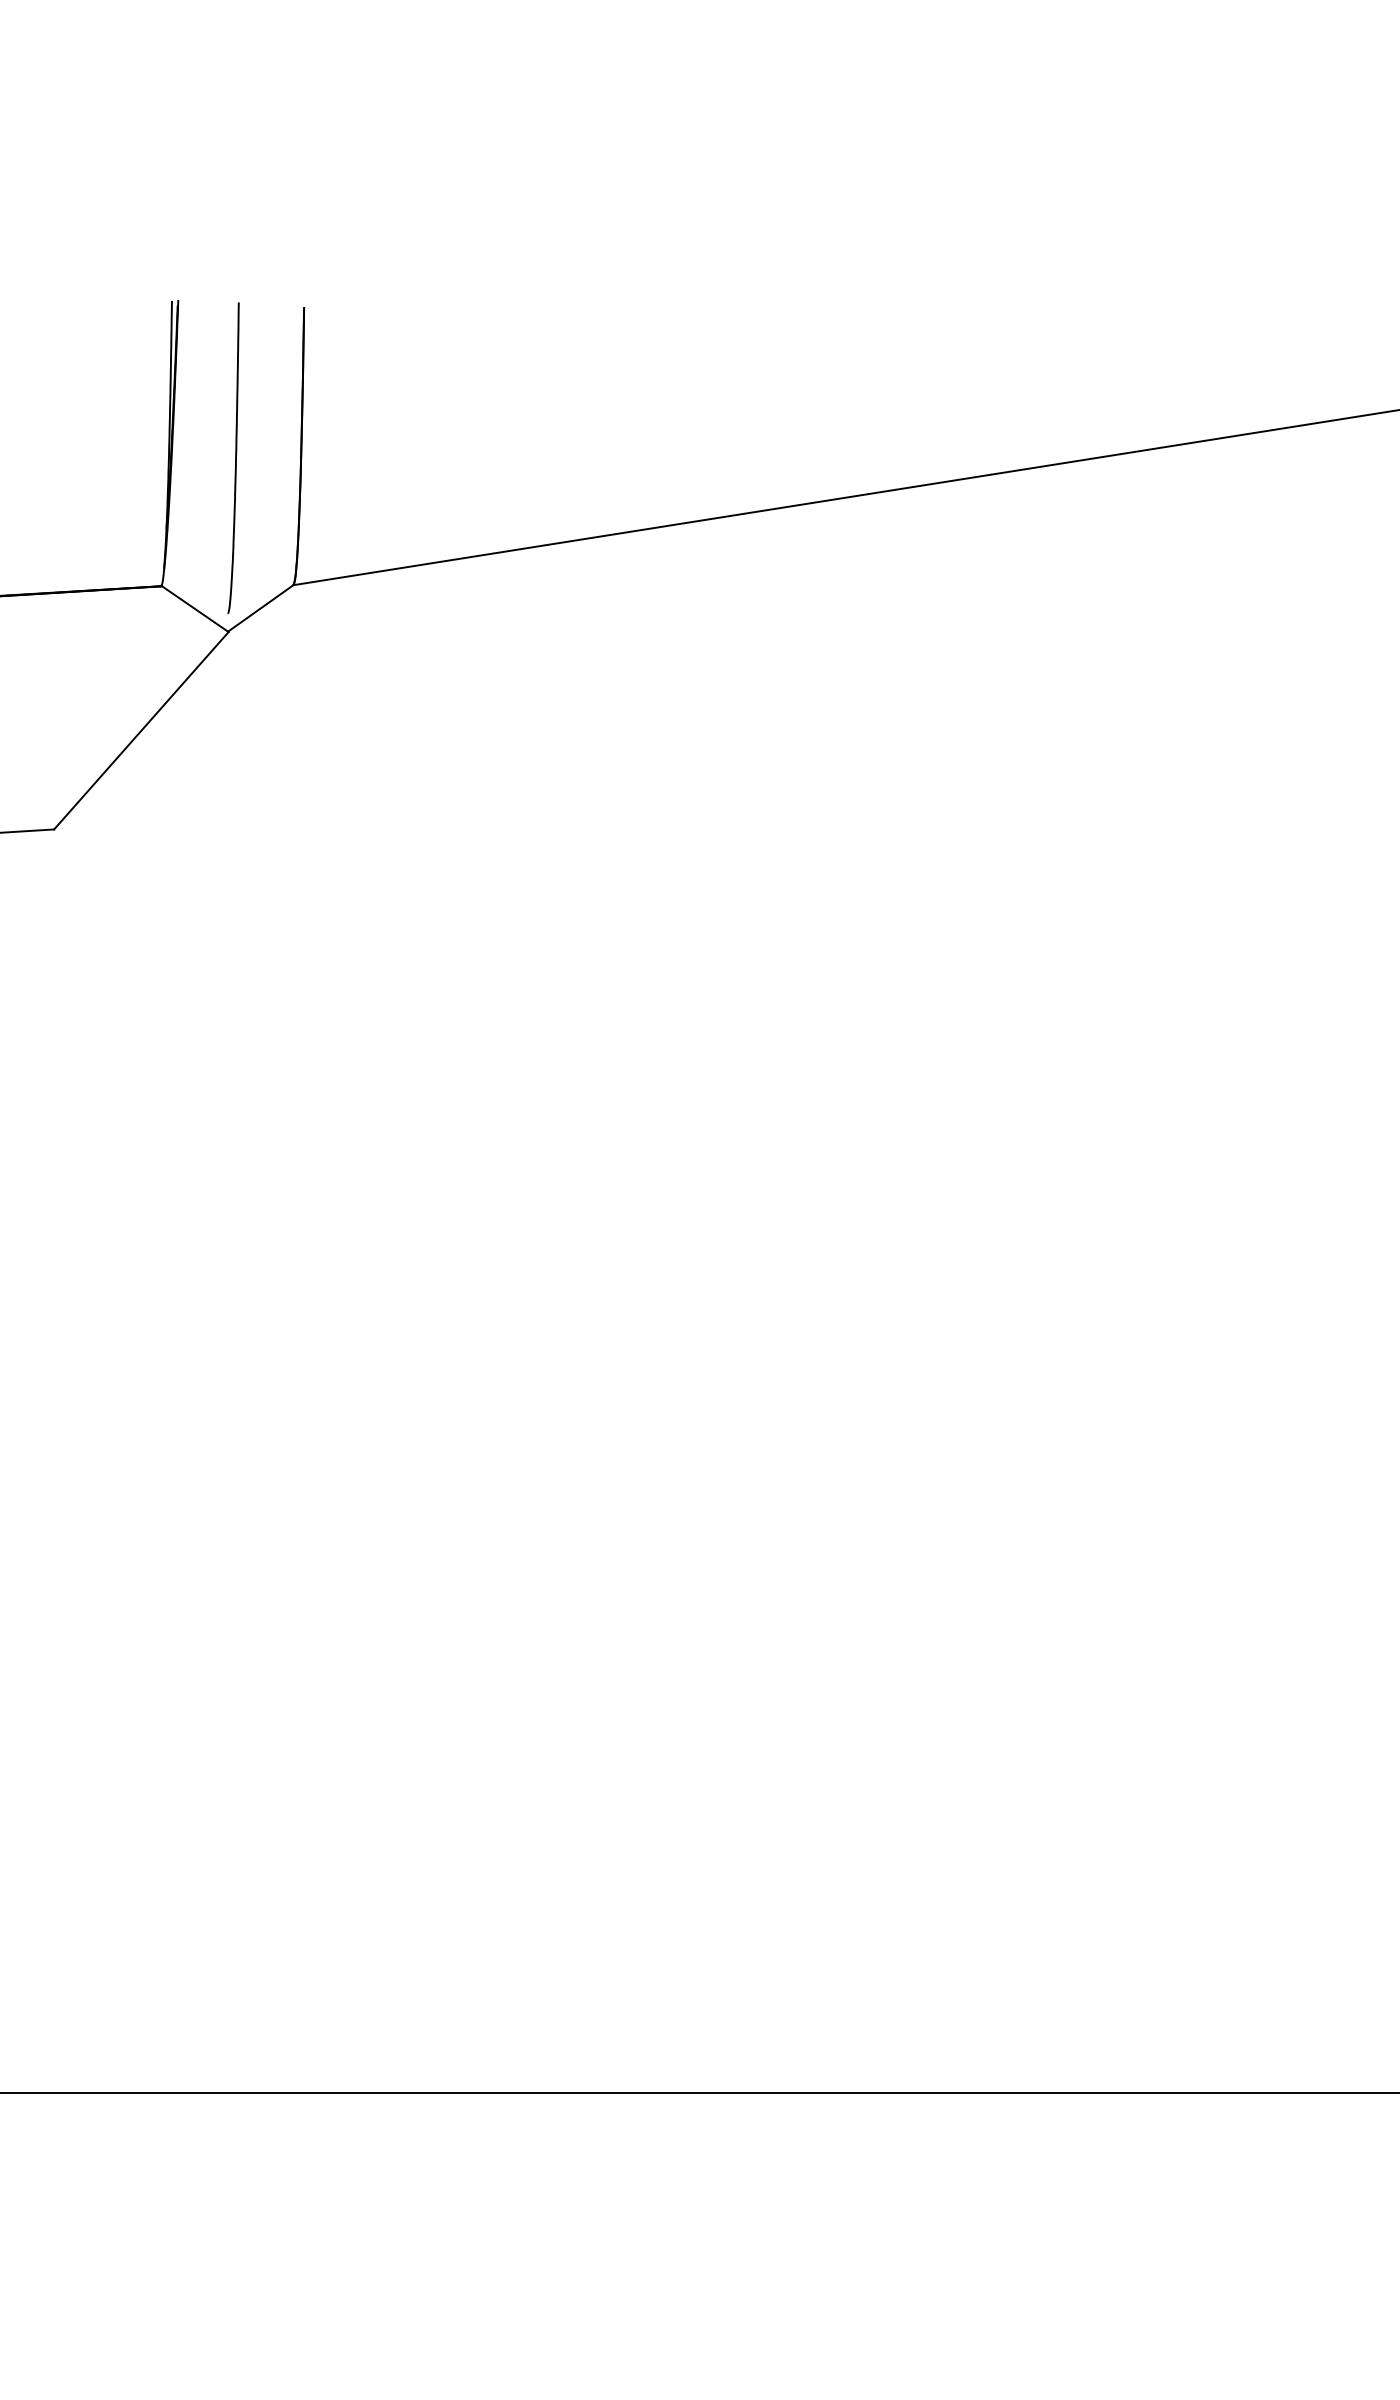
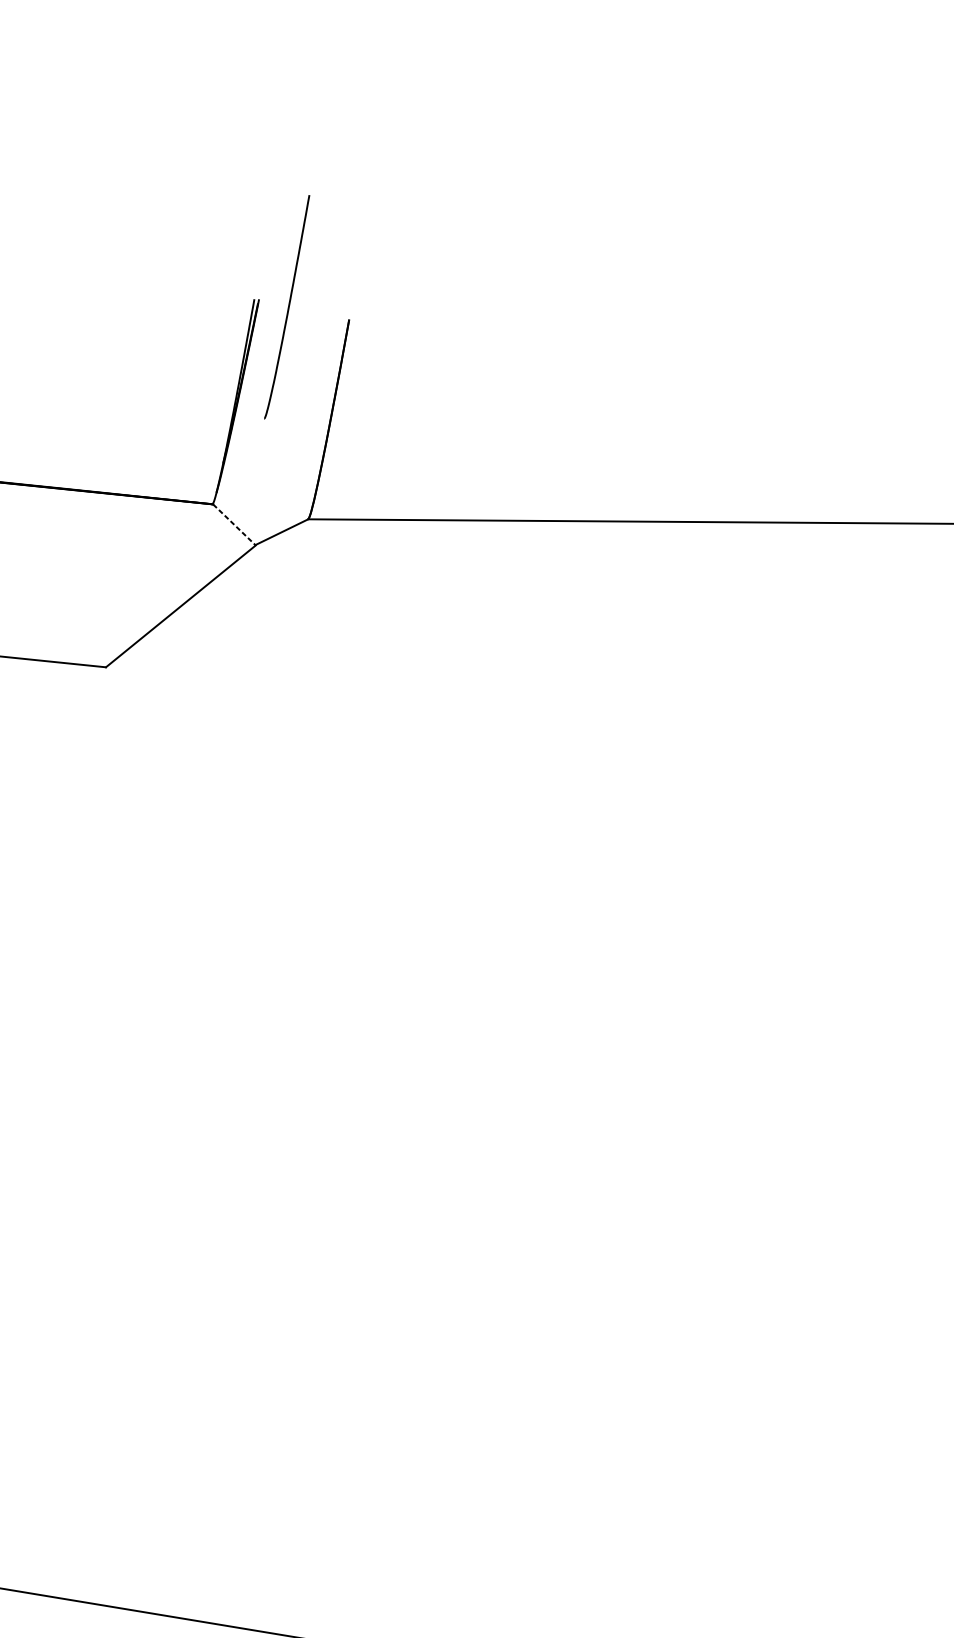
curve: (235, 458) -> (288, 307), moved
line: (195, 609) -> (234, 525), solid -> dashed

